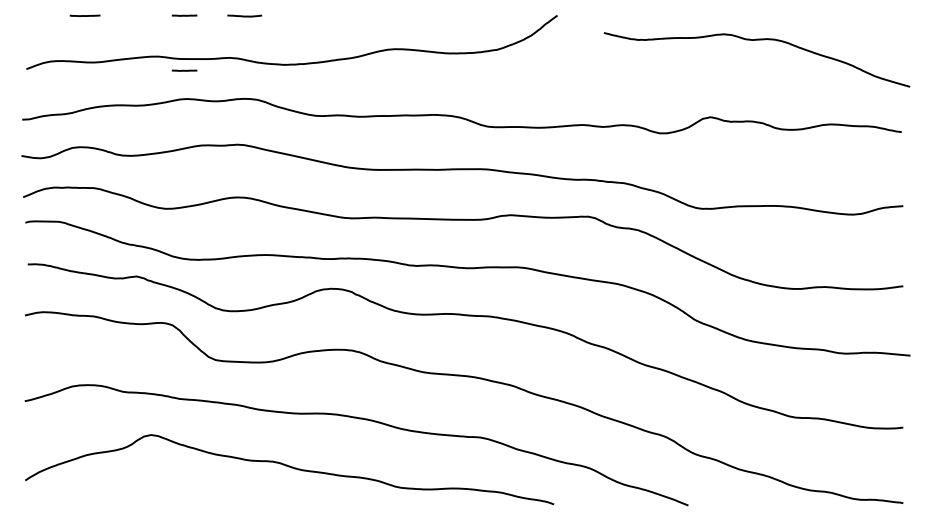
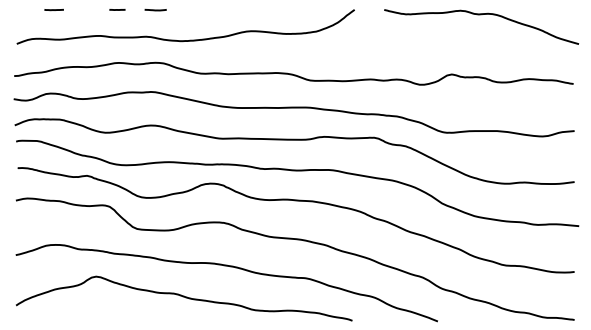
curve: (756, 41) -> (481, 15), moved
line: (184, 70) -> (117, 44), removed

